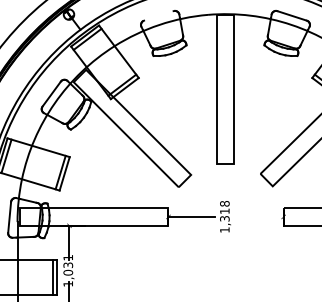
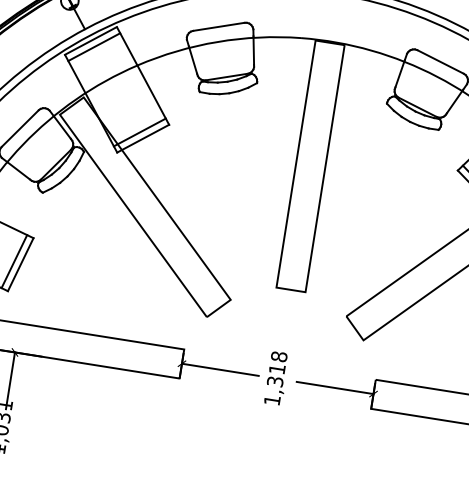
line: (158, 15) -> (218, 26), added
line: (260, 216) -> (335, 387), added

